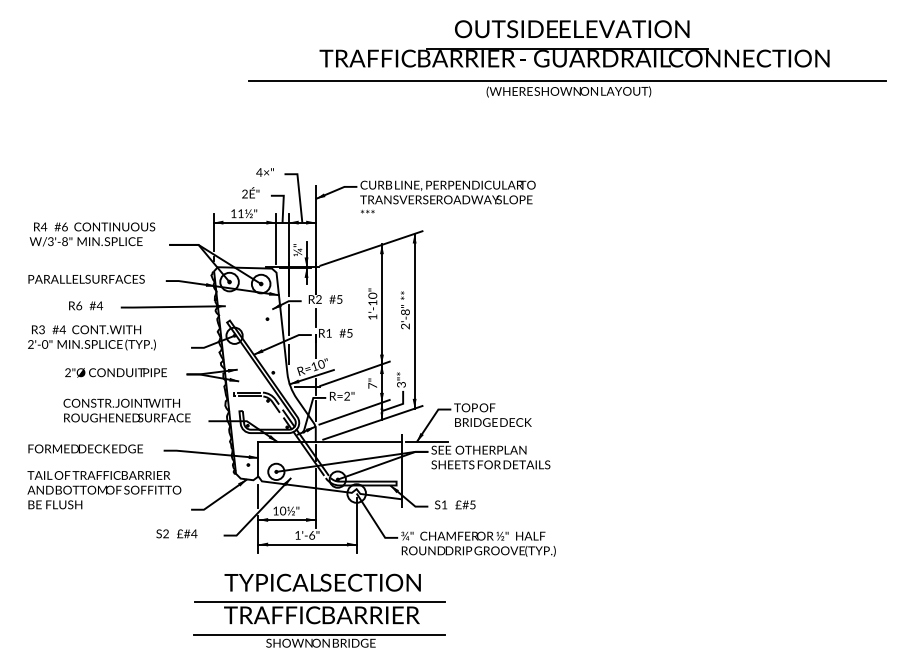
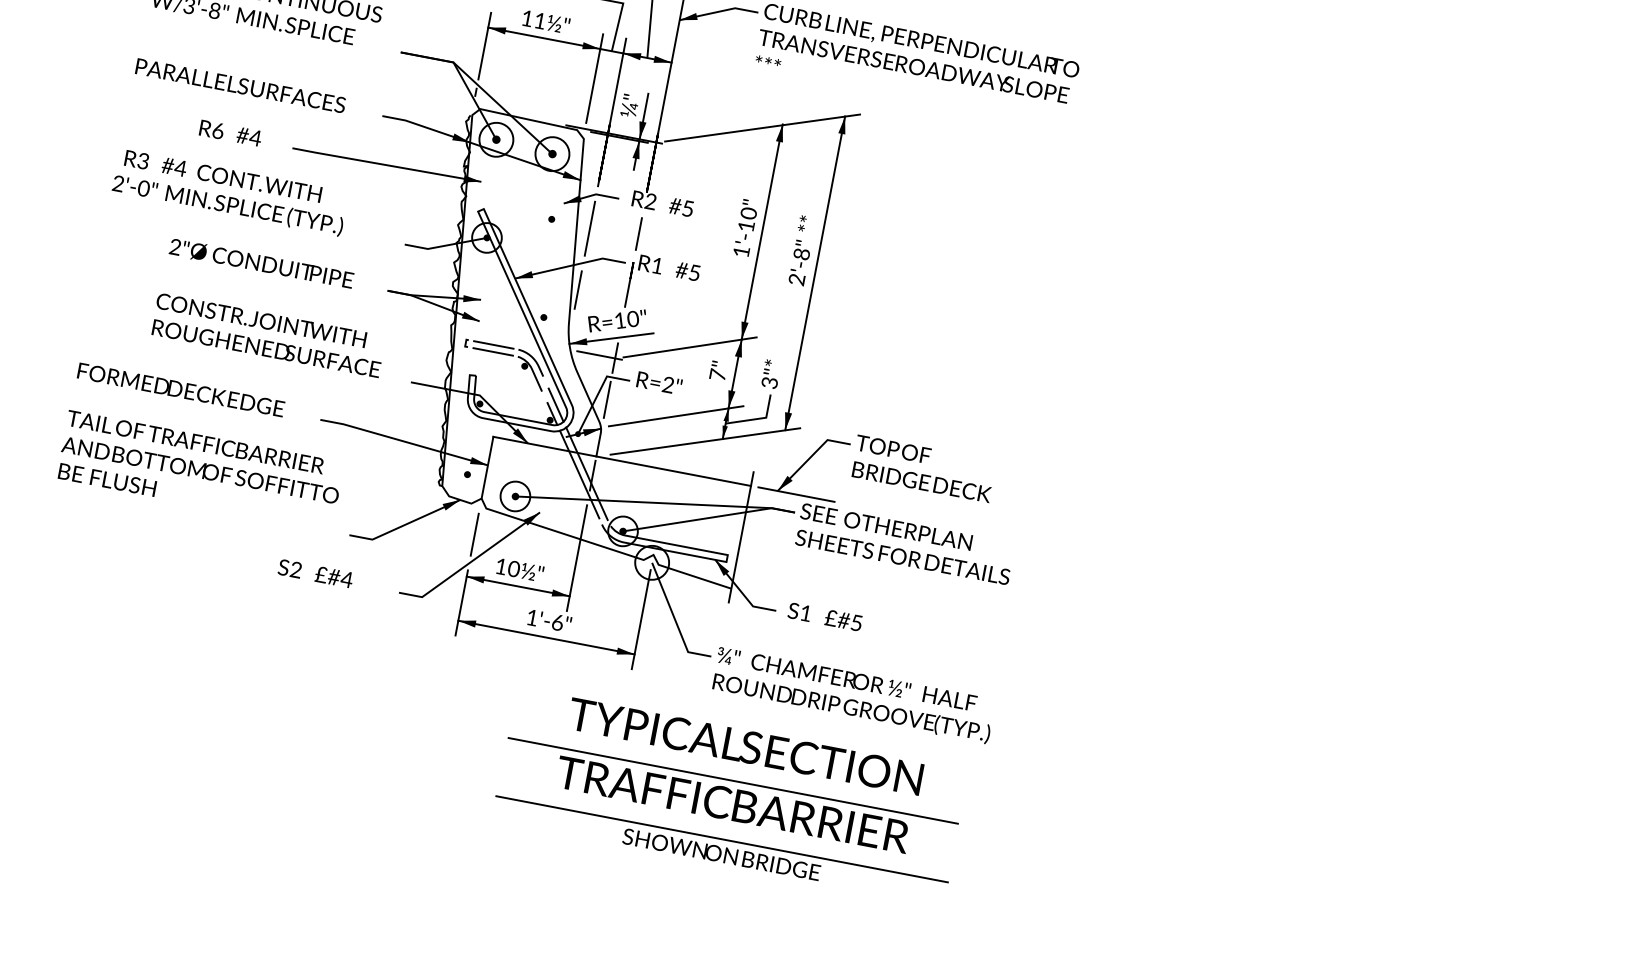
part: (319, 610) -> (730, 795), moved

